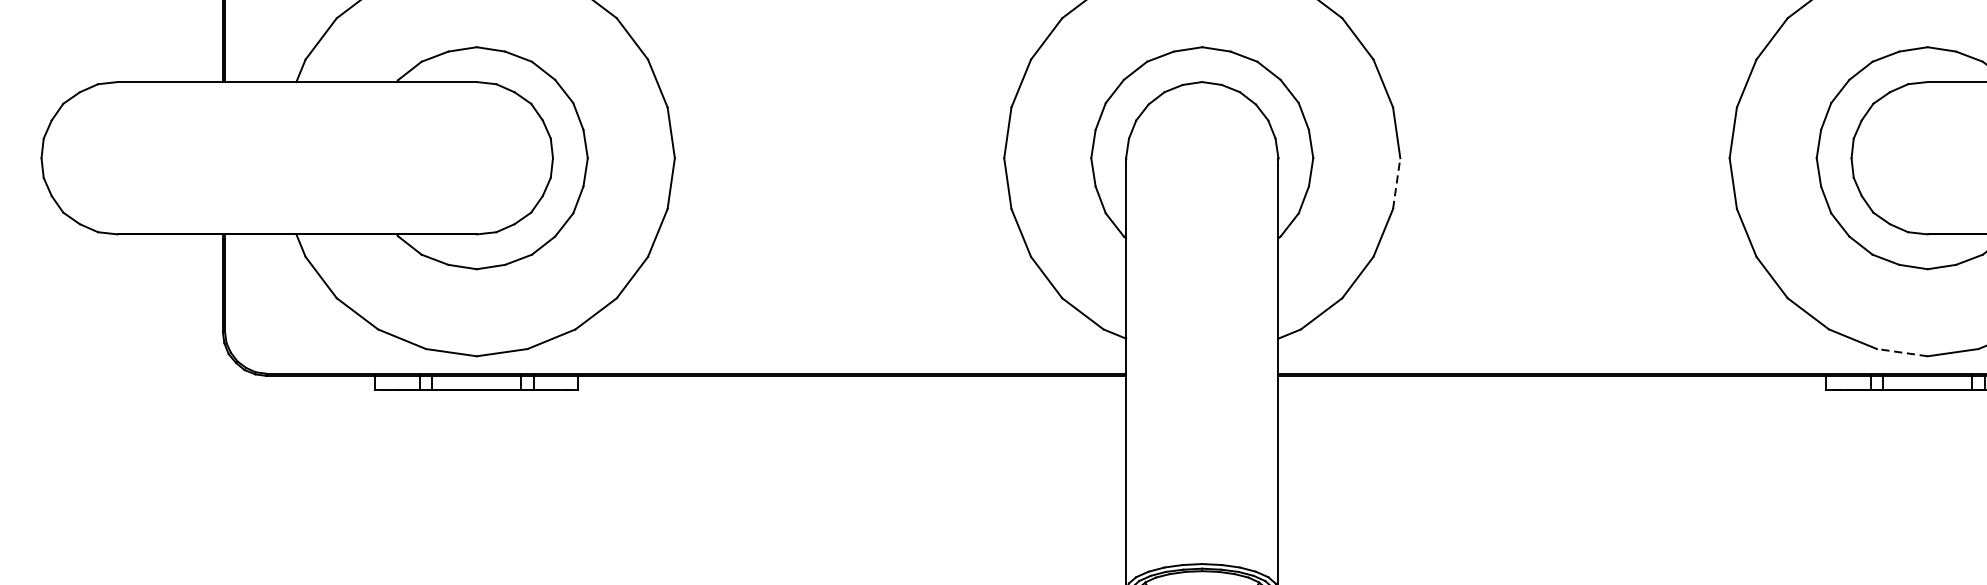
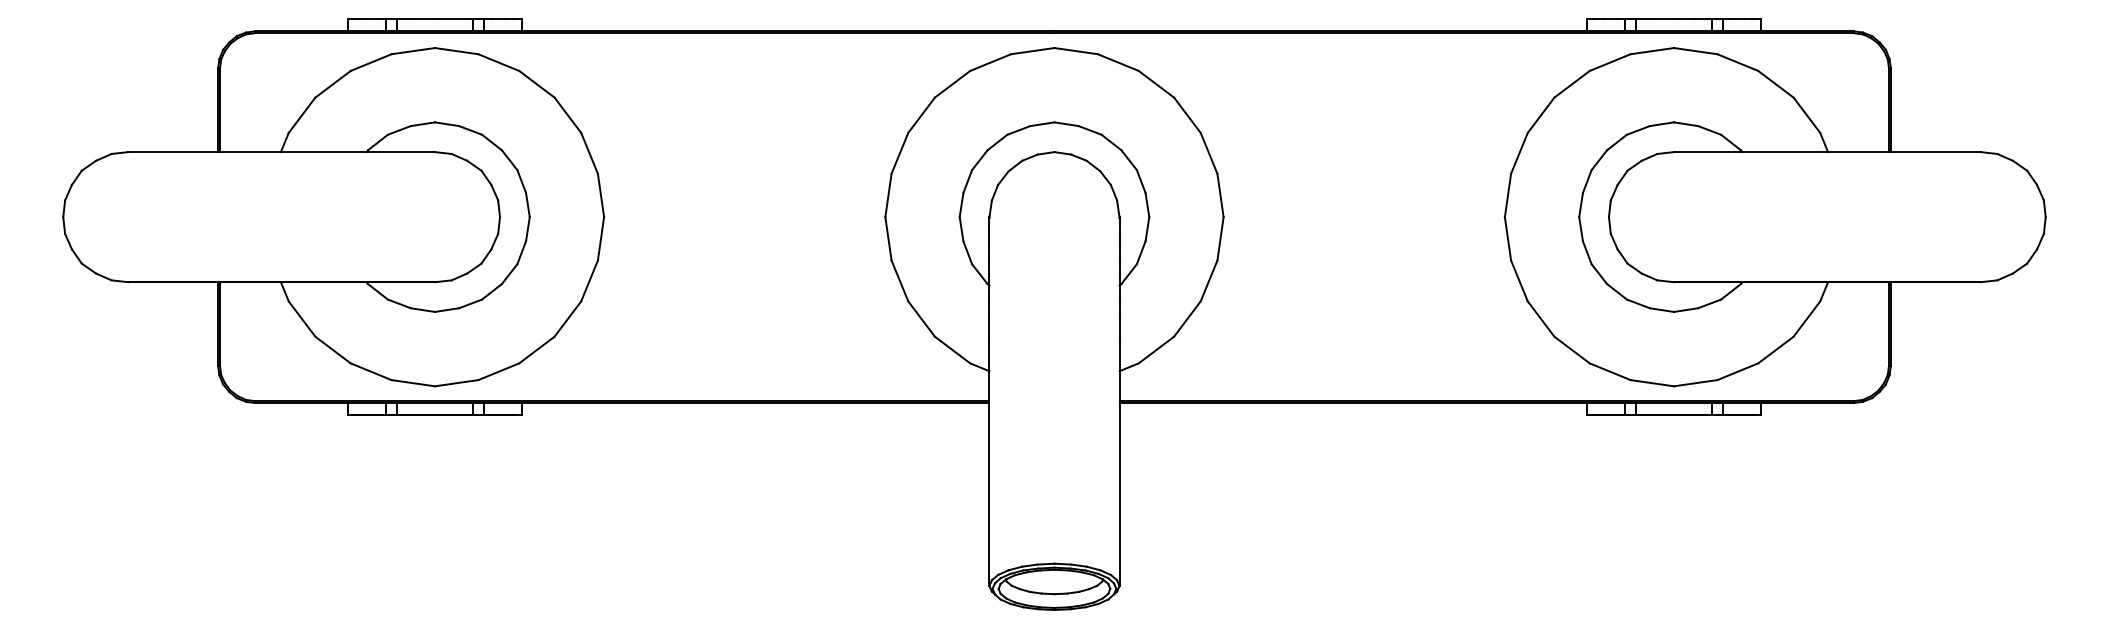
line: (1396, 183) -> (1220, 238), dashed -> solid
line: (1902, 353) -> (1652, 383), dashed -> solid

